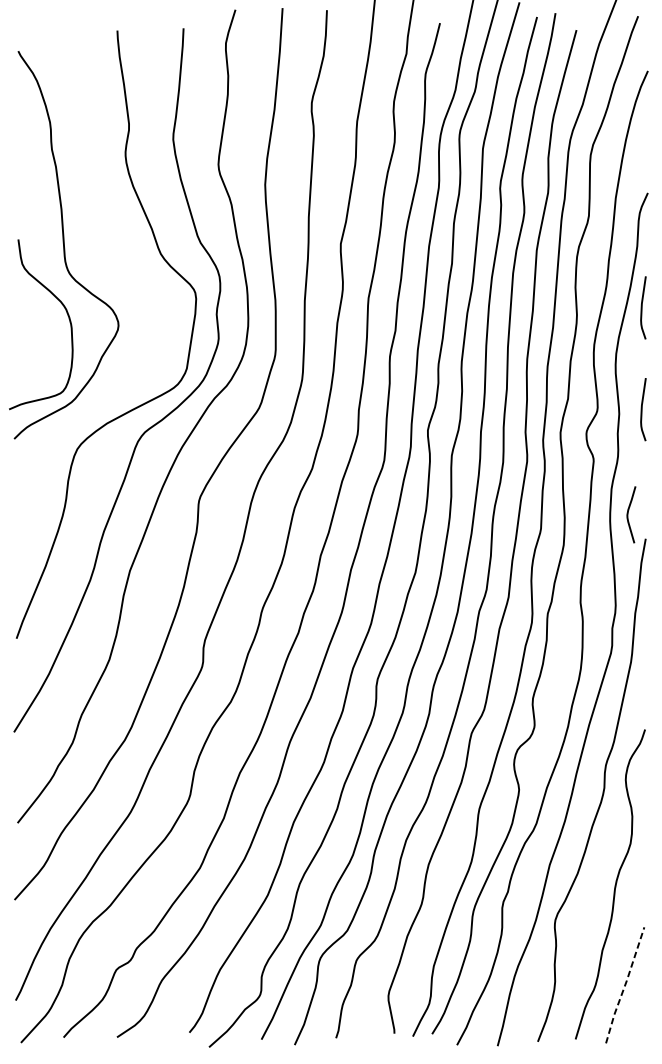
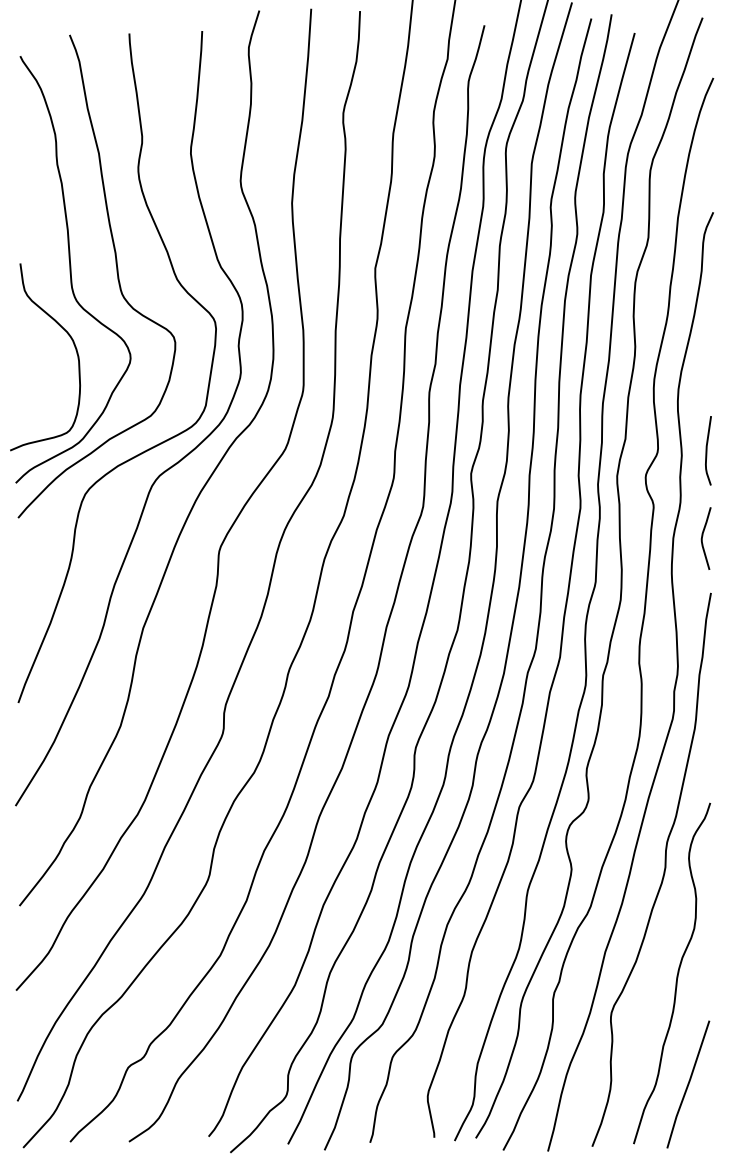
curve: (105, 247) -> (116, 272), added
curve: (642, 307) -> (707, 338), removed
curve: (628, 512) -> (703, 536), moved
line: (625, 985) -> (688, 1084), dashed -> solid

